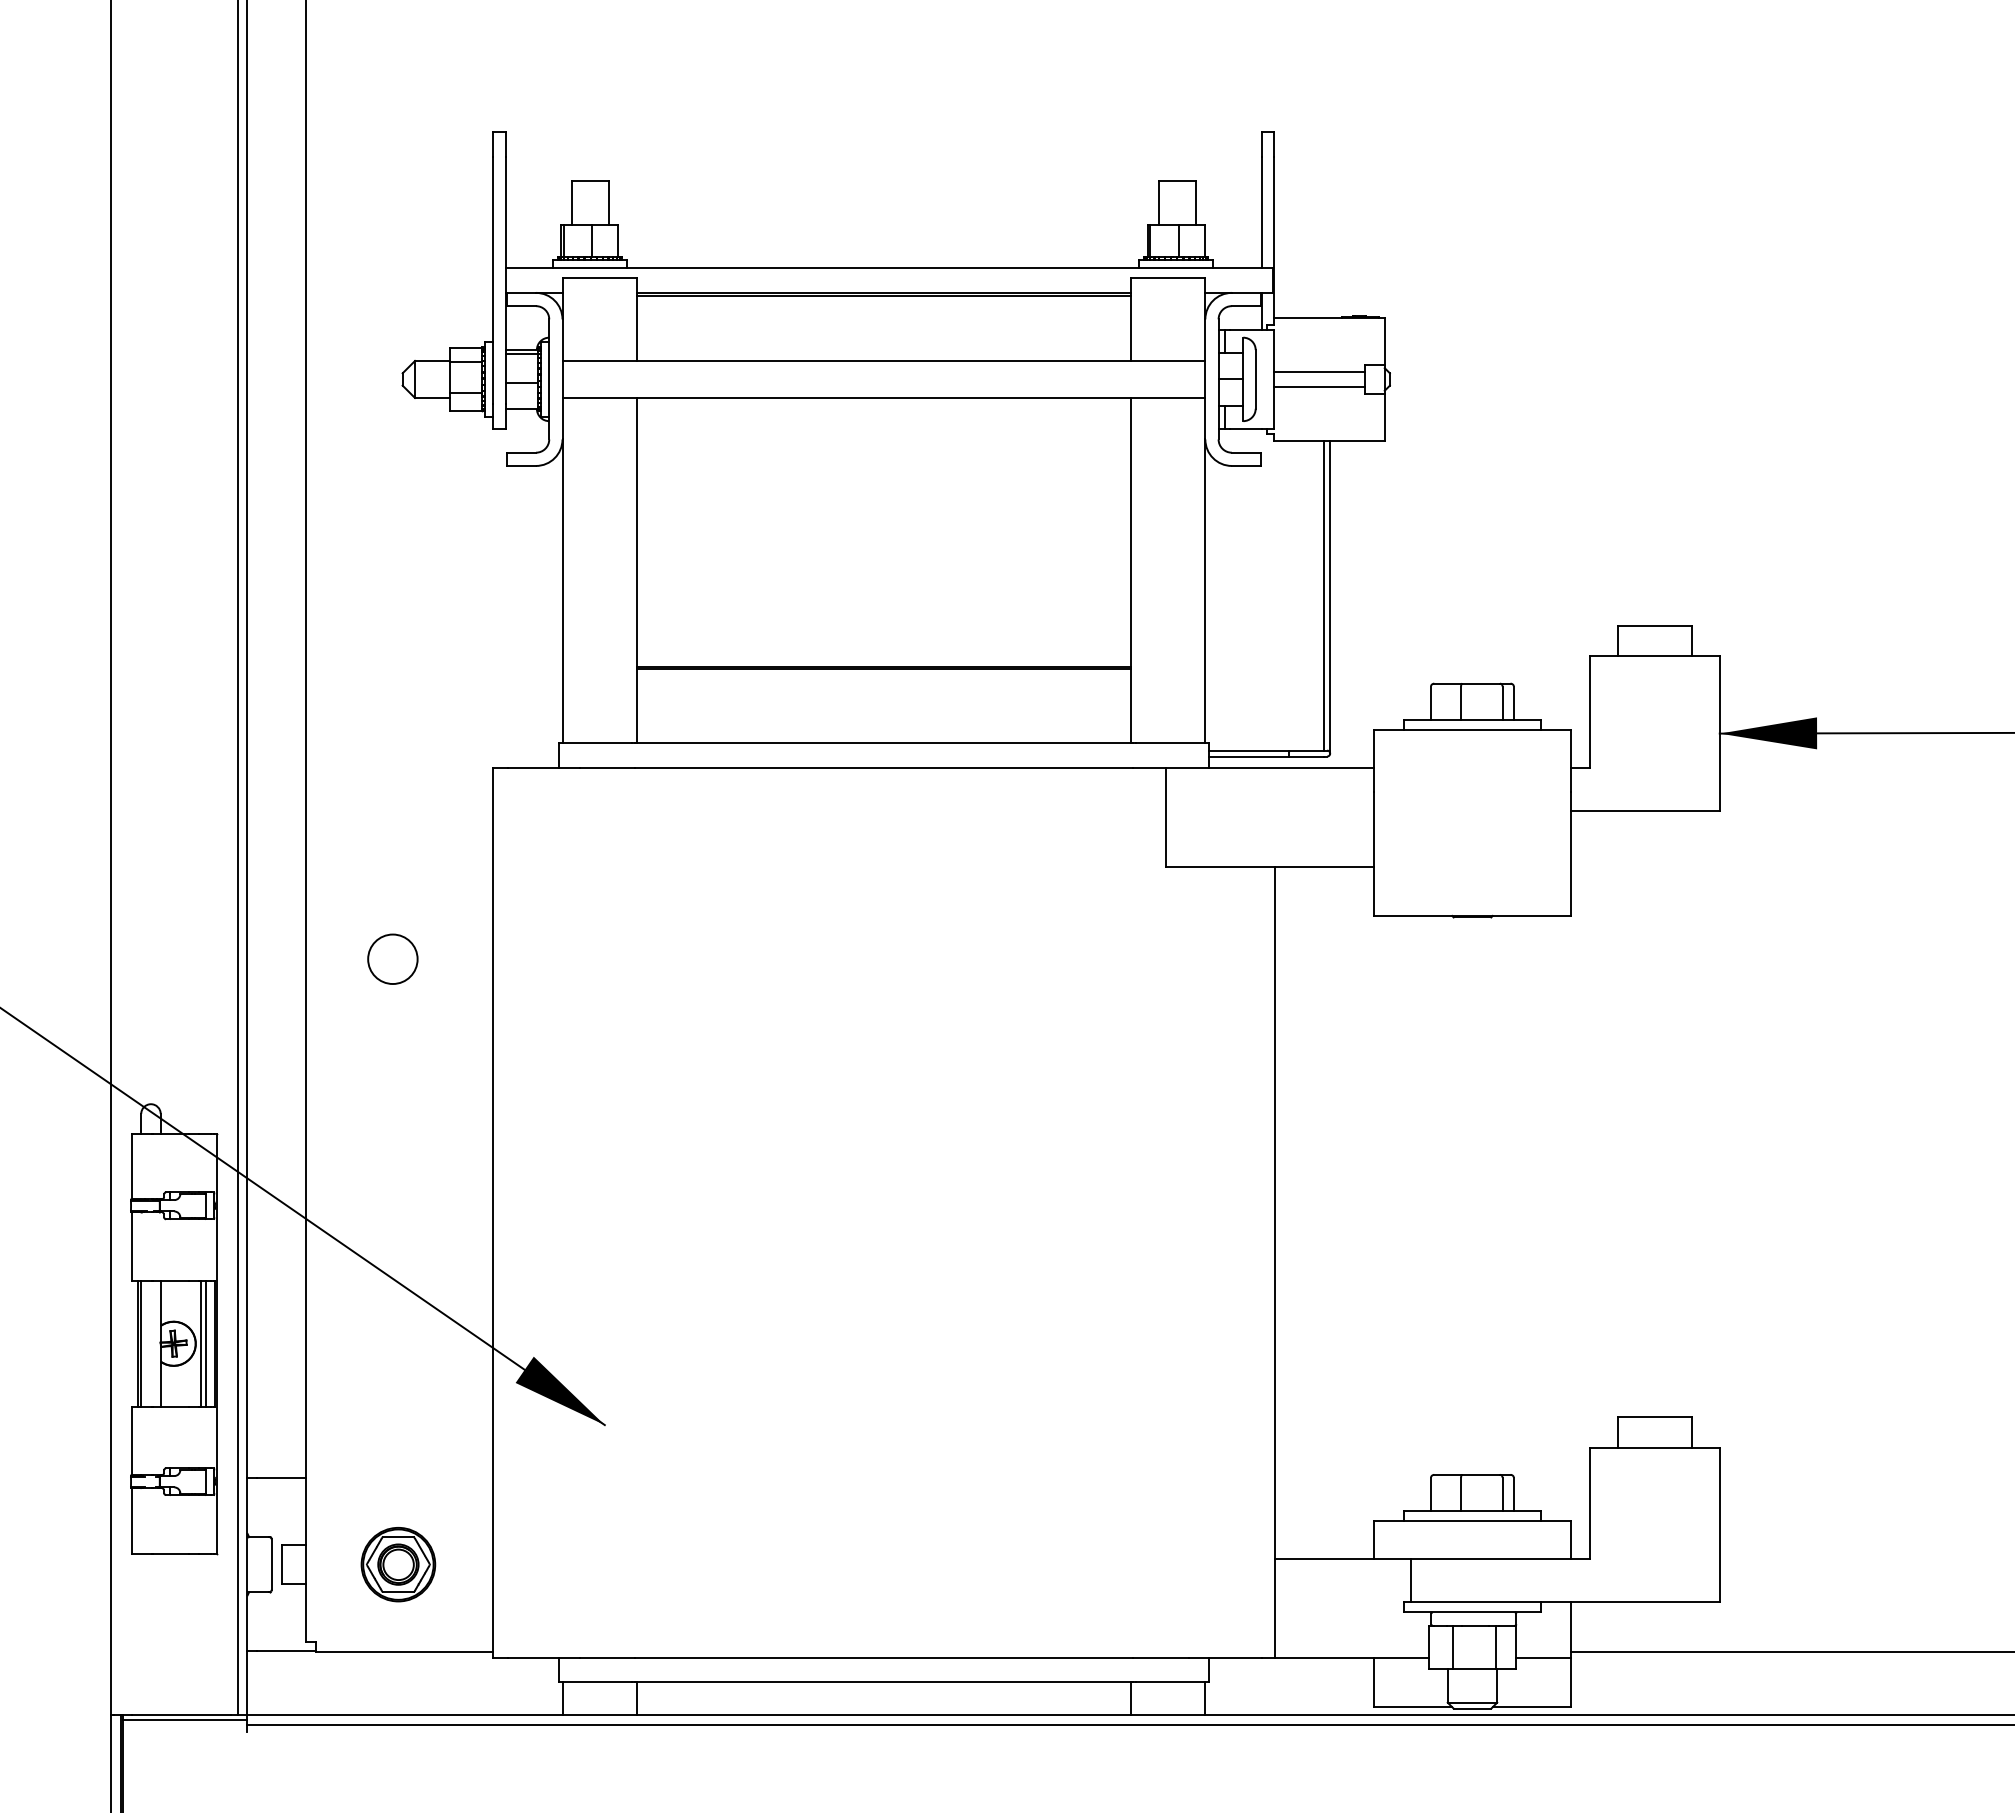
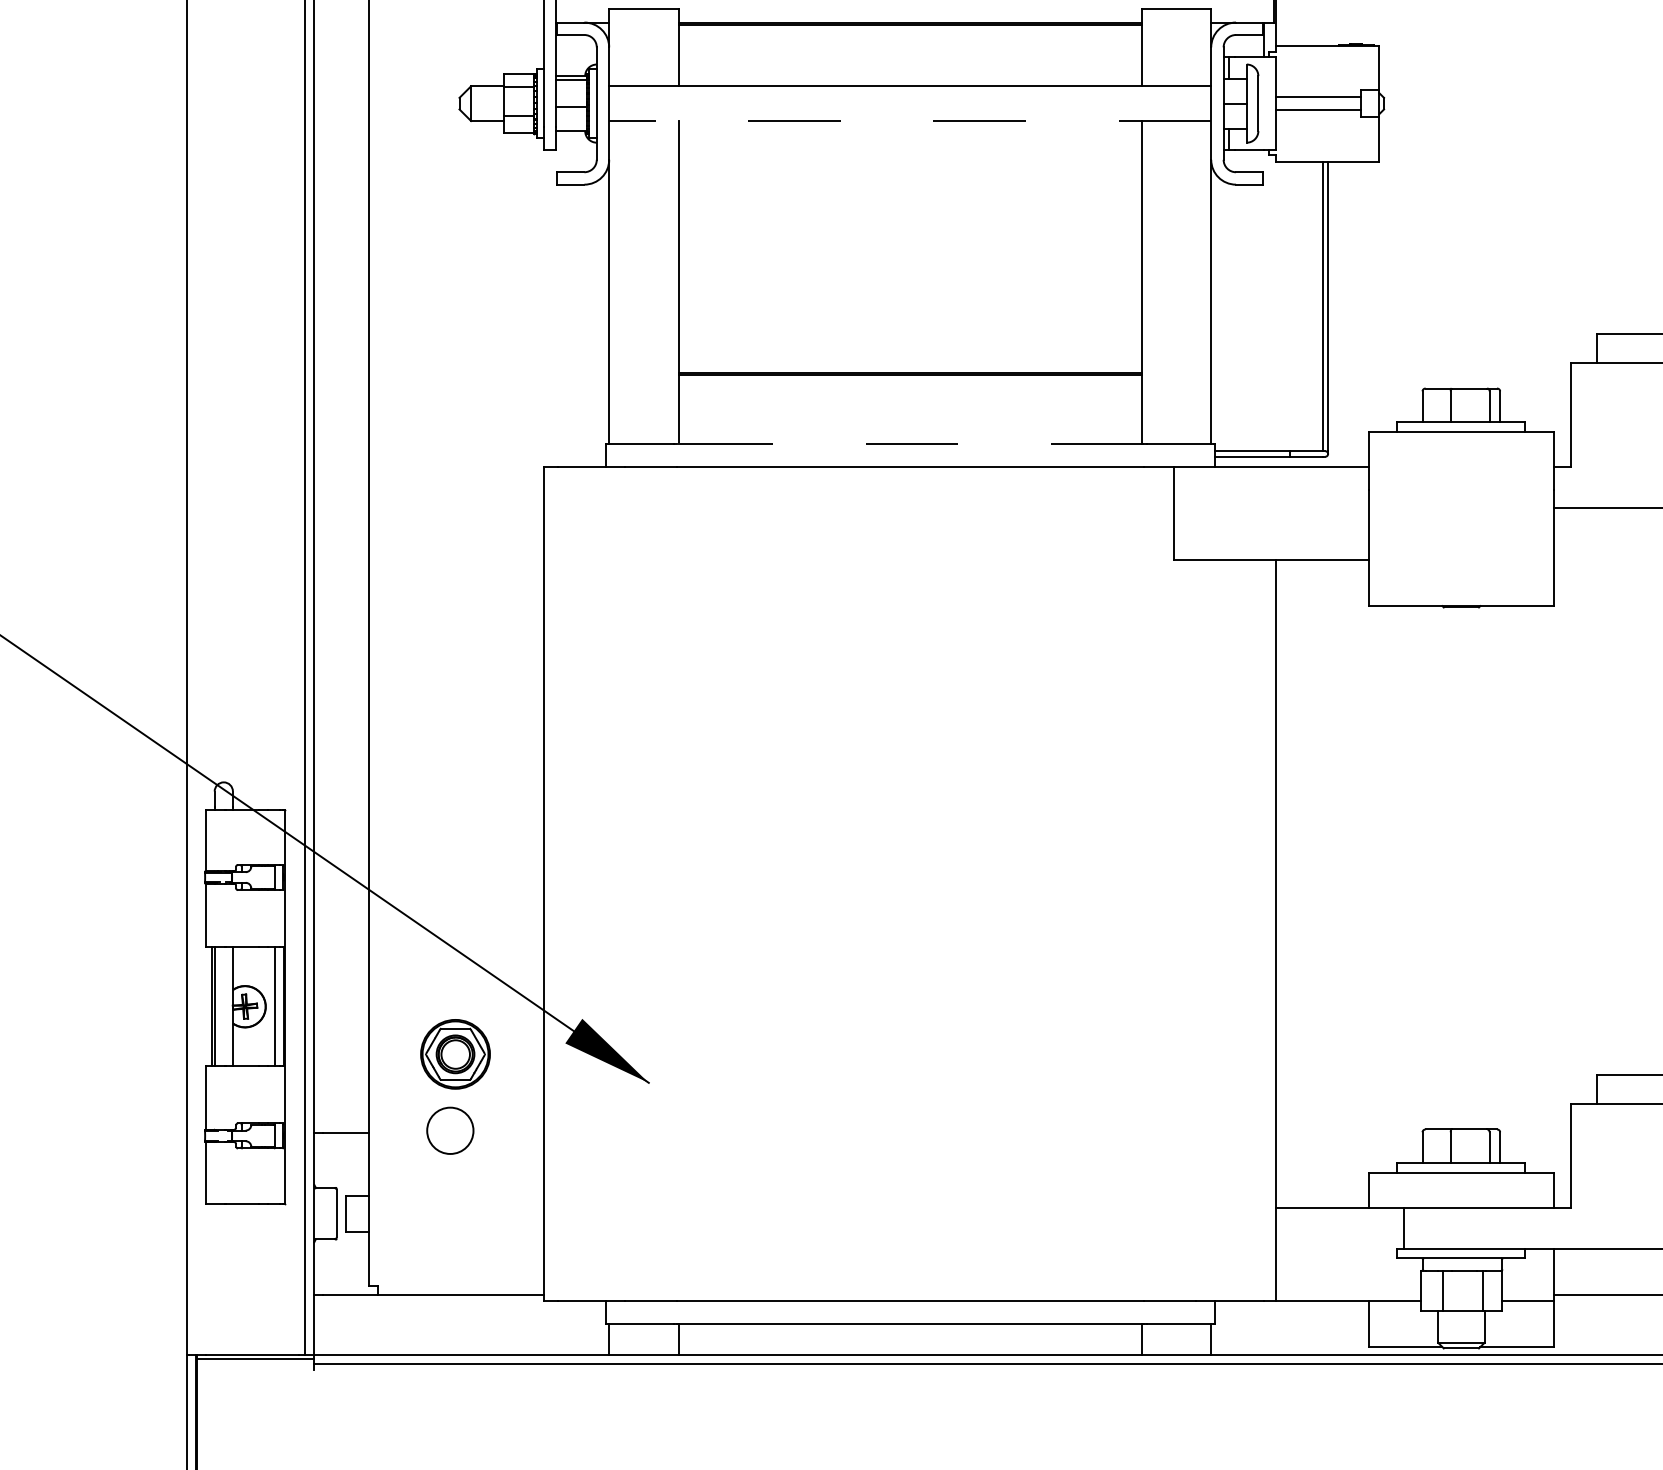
line: (883, 398) -> (909, 121), solid -> dashed
line: (883, 742) -> (909, 443), solid -> dashed
circle: (392, 958) -> (449, 1130), moved
line: (201, 1343) -> (271, 1006), removed
part: (398, 1564) -> (455, 1054), moved

